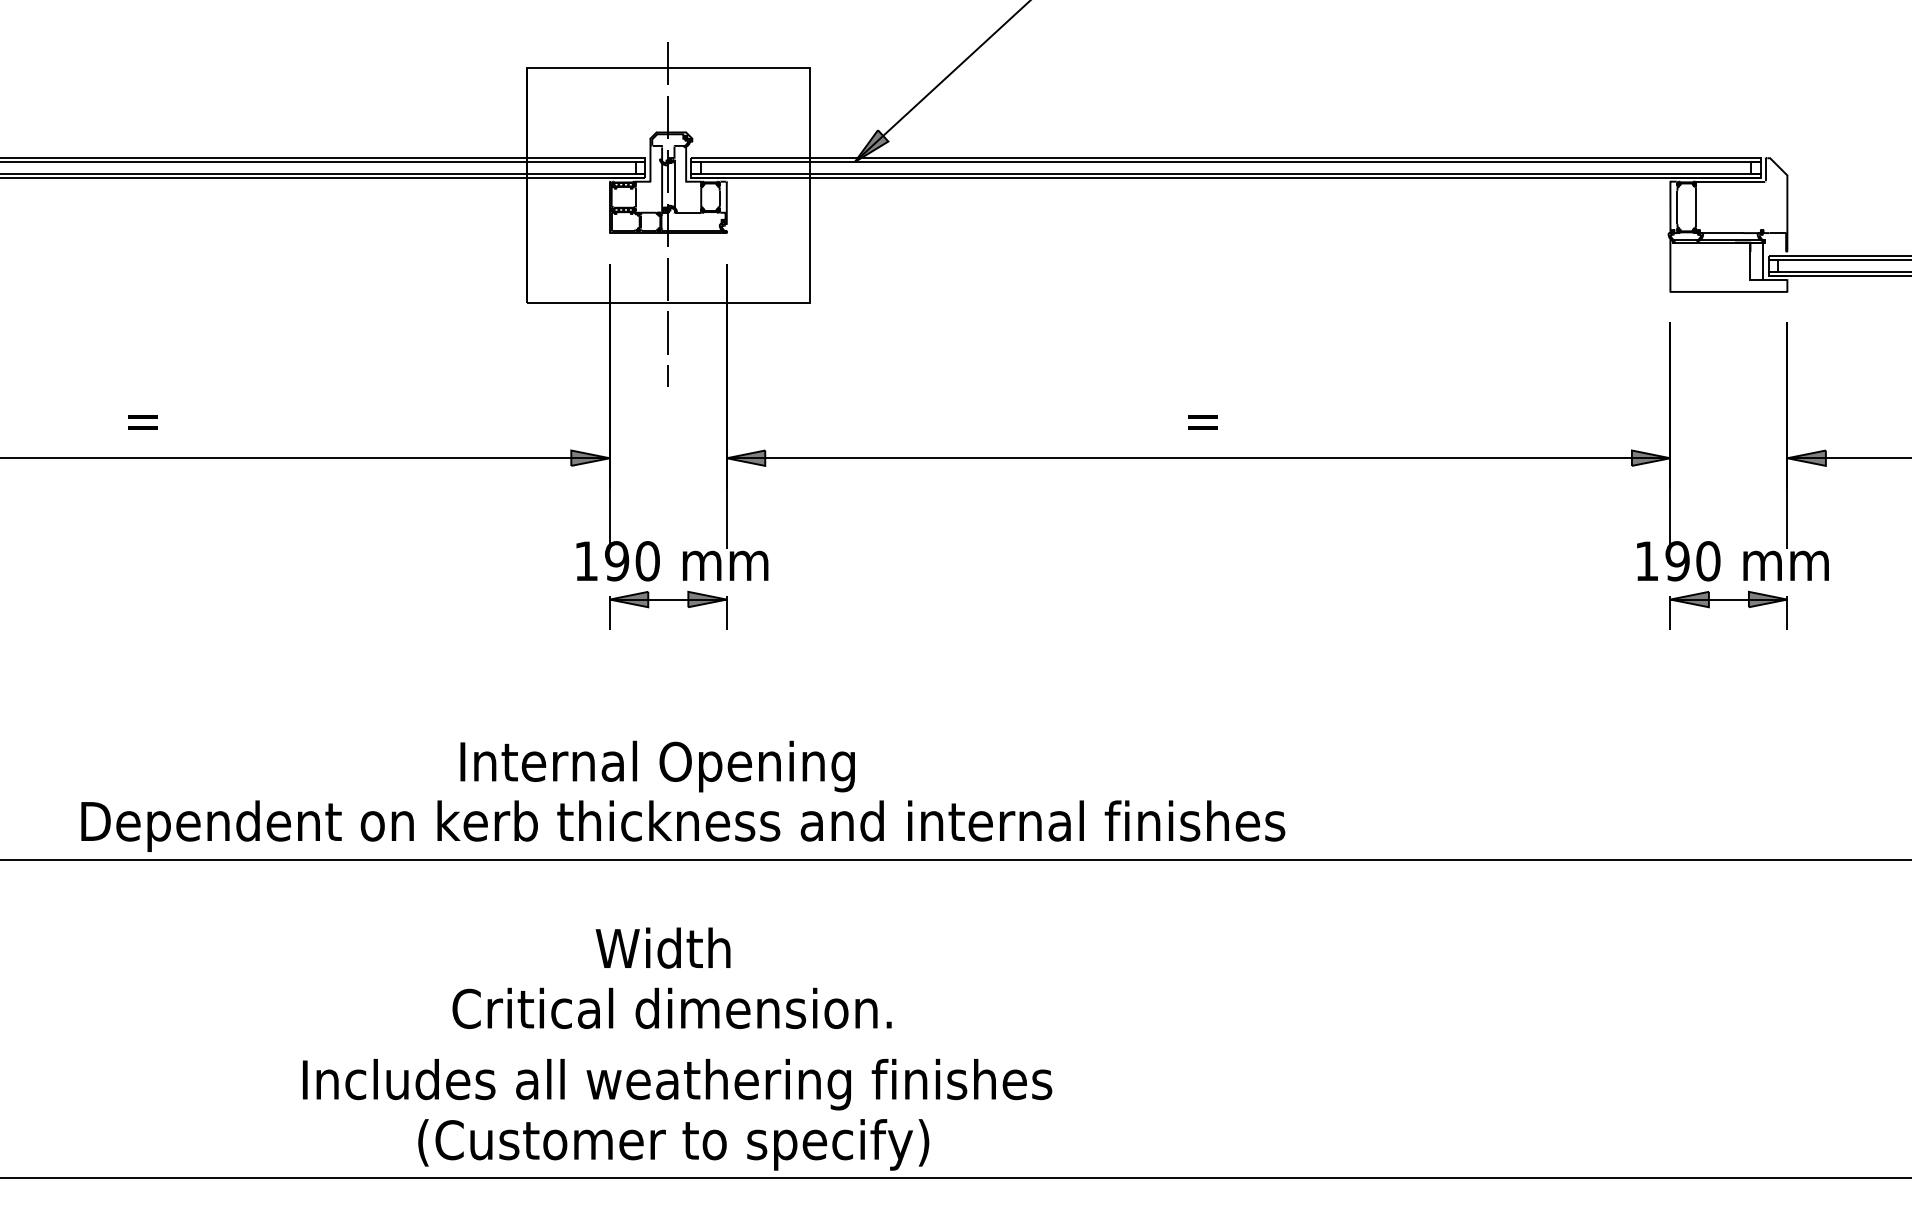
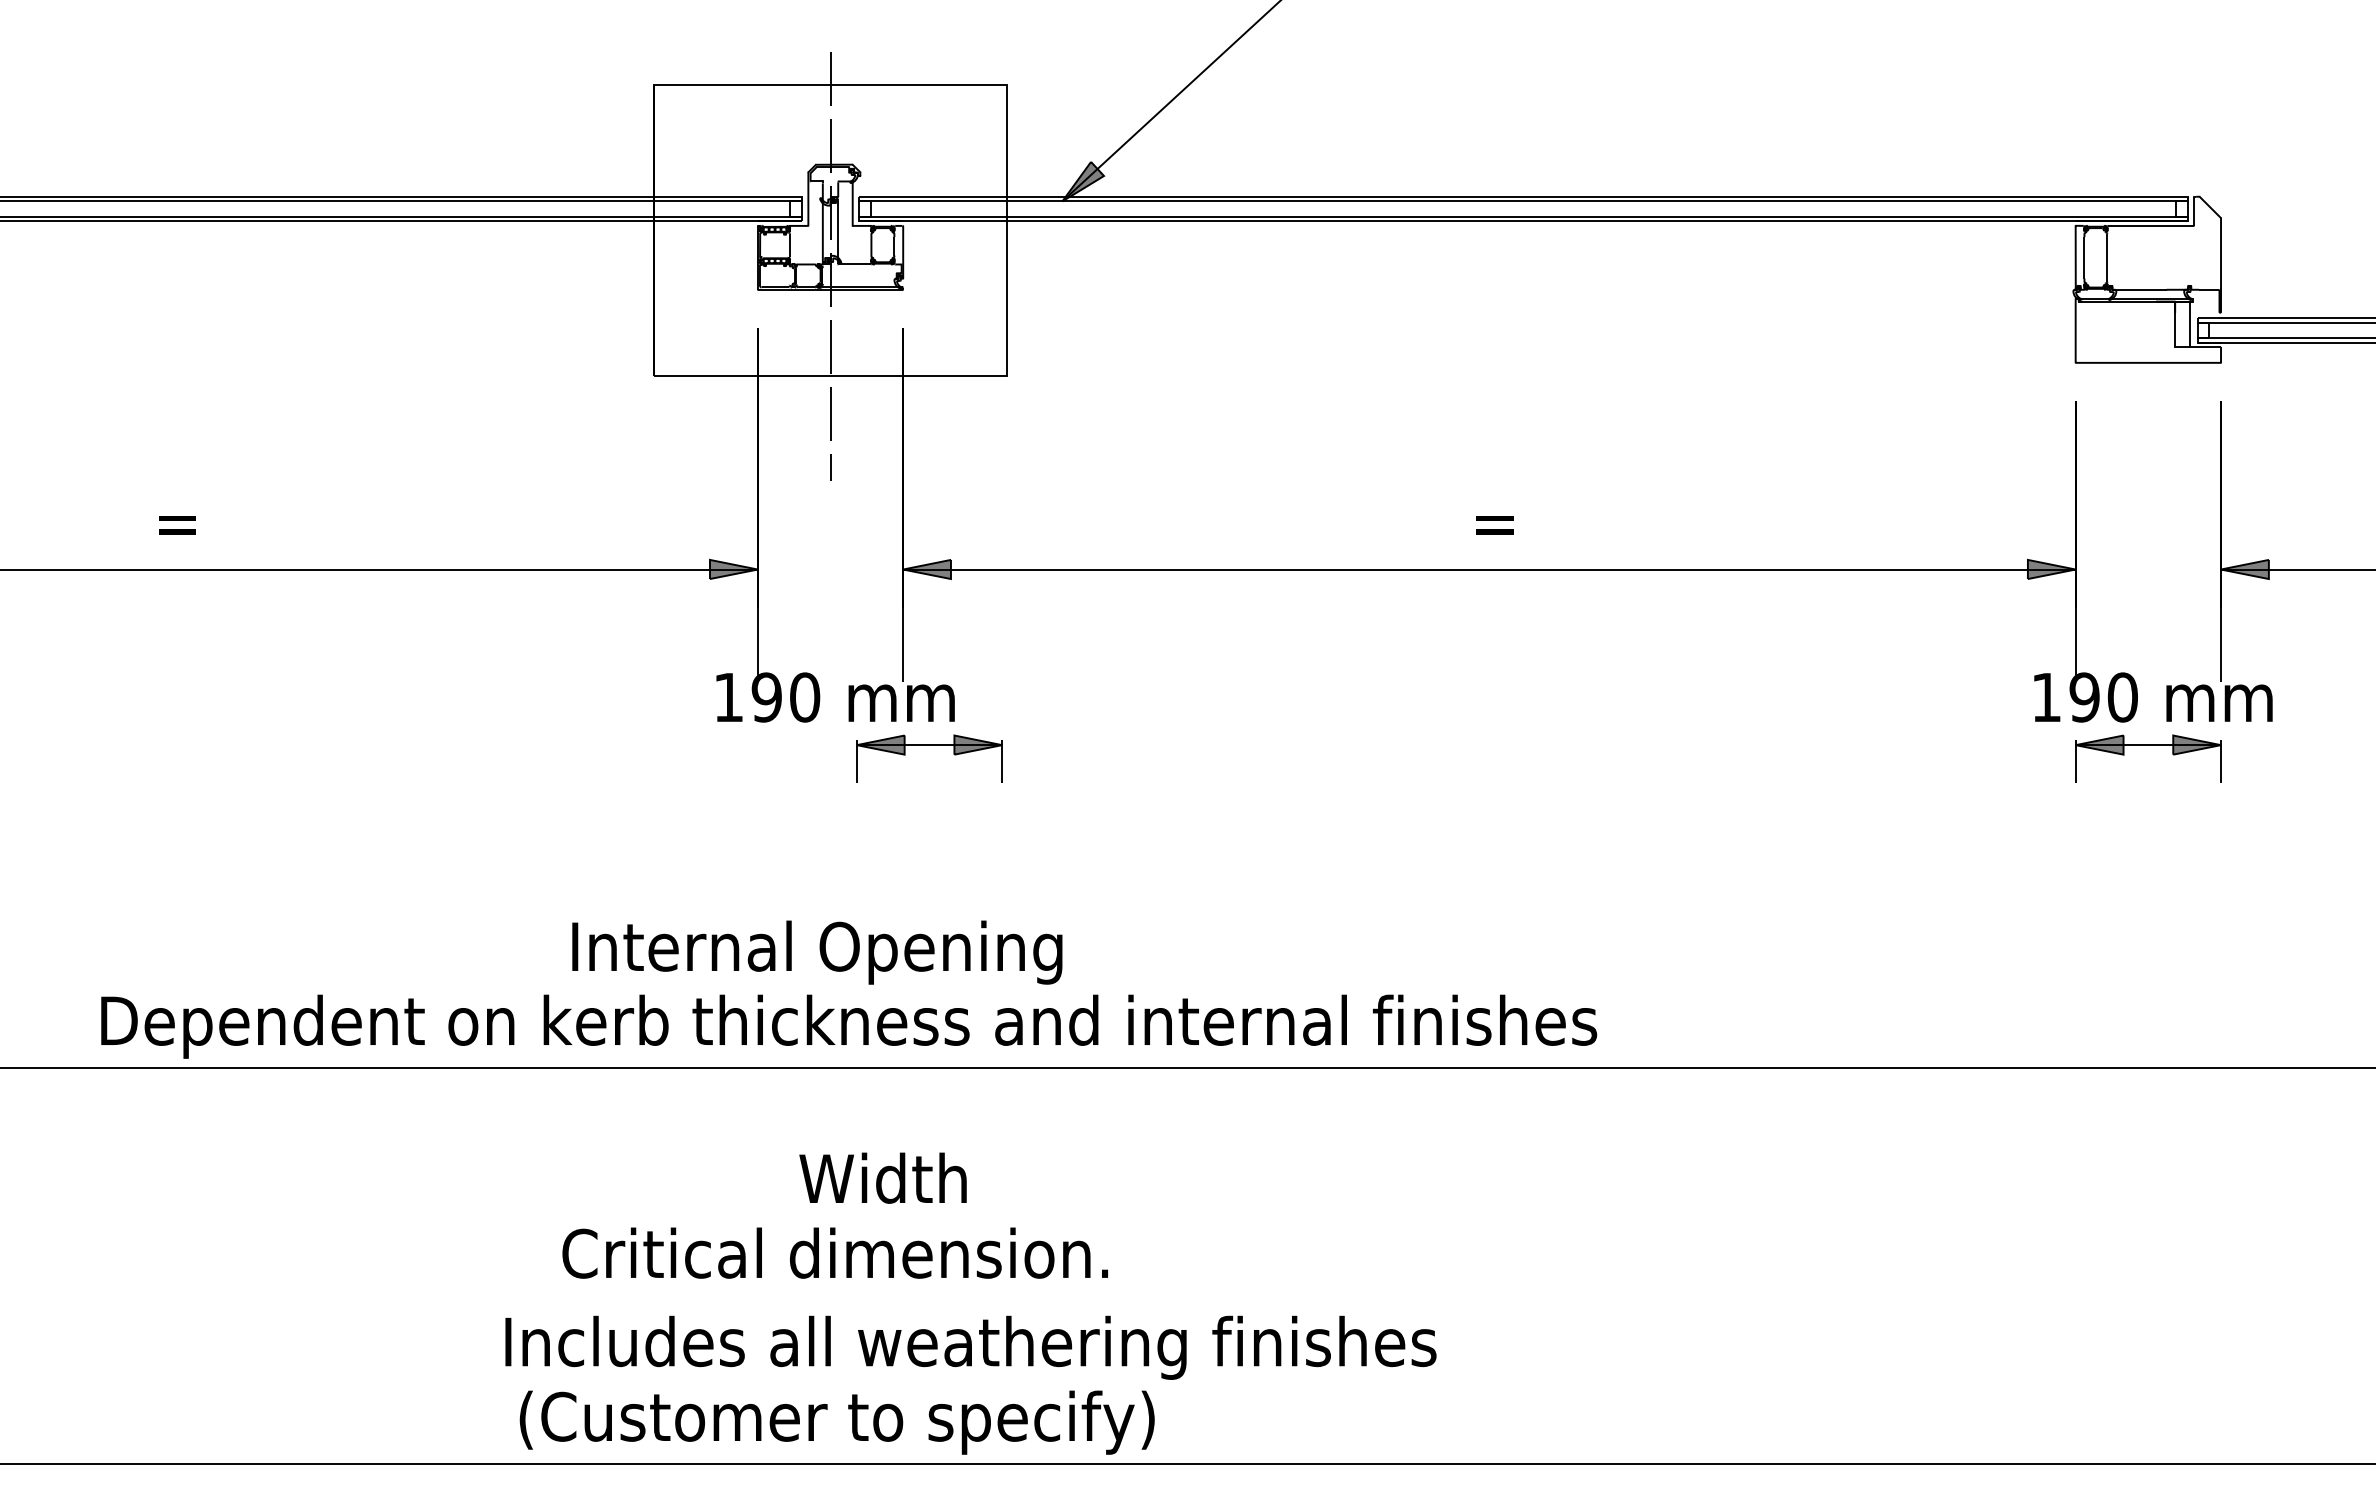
part: (668, 599) -> (929, 745), moved
text: (662, 947) -> (882, 1177), moved
text: (677, 1084) -> (970, 1347), moved

